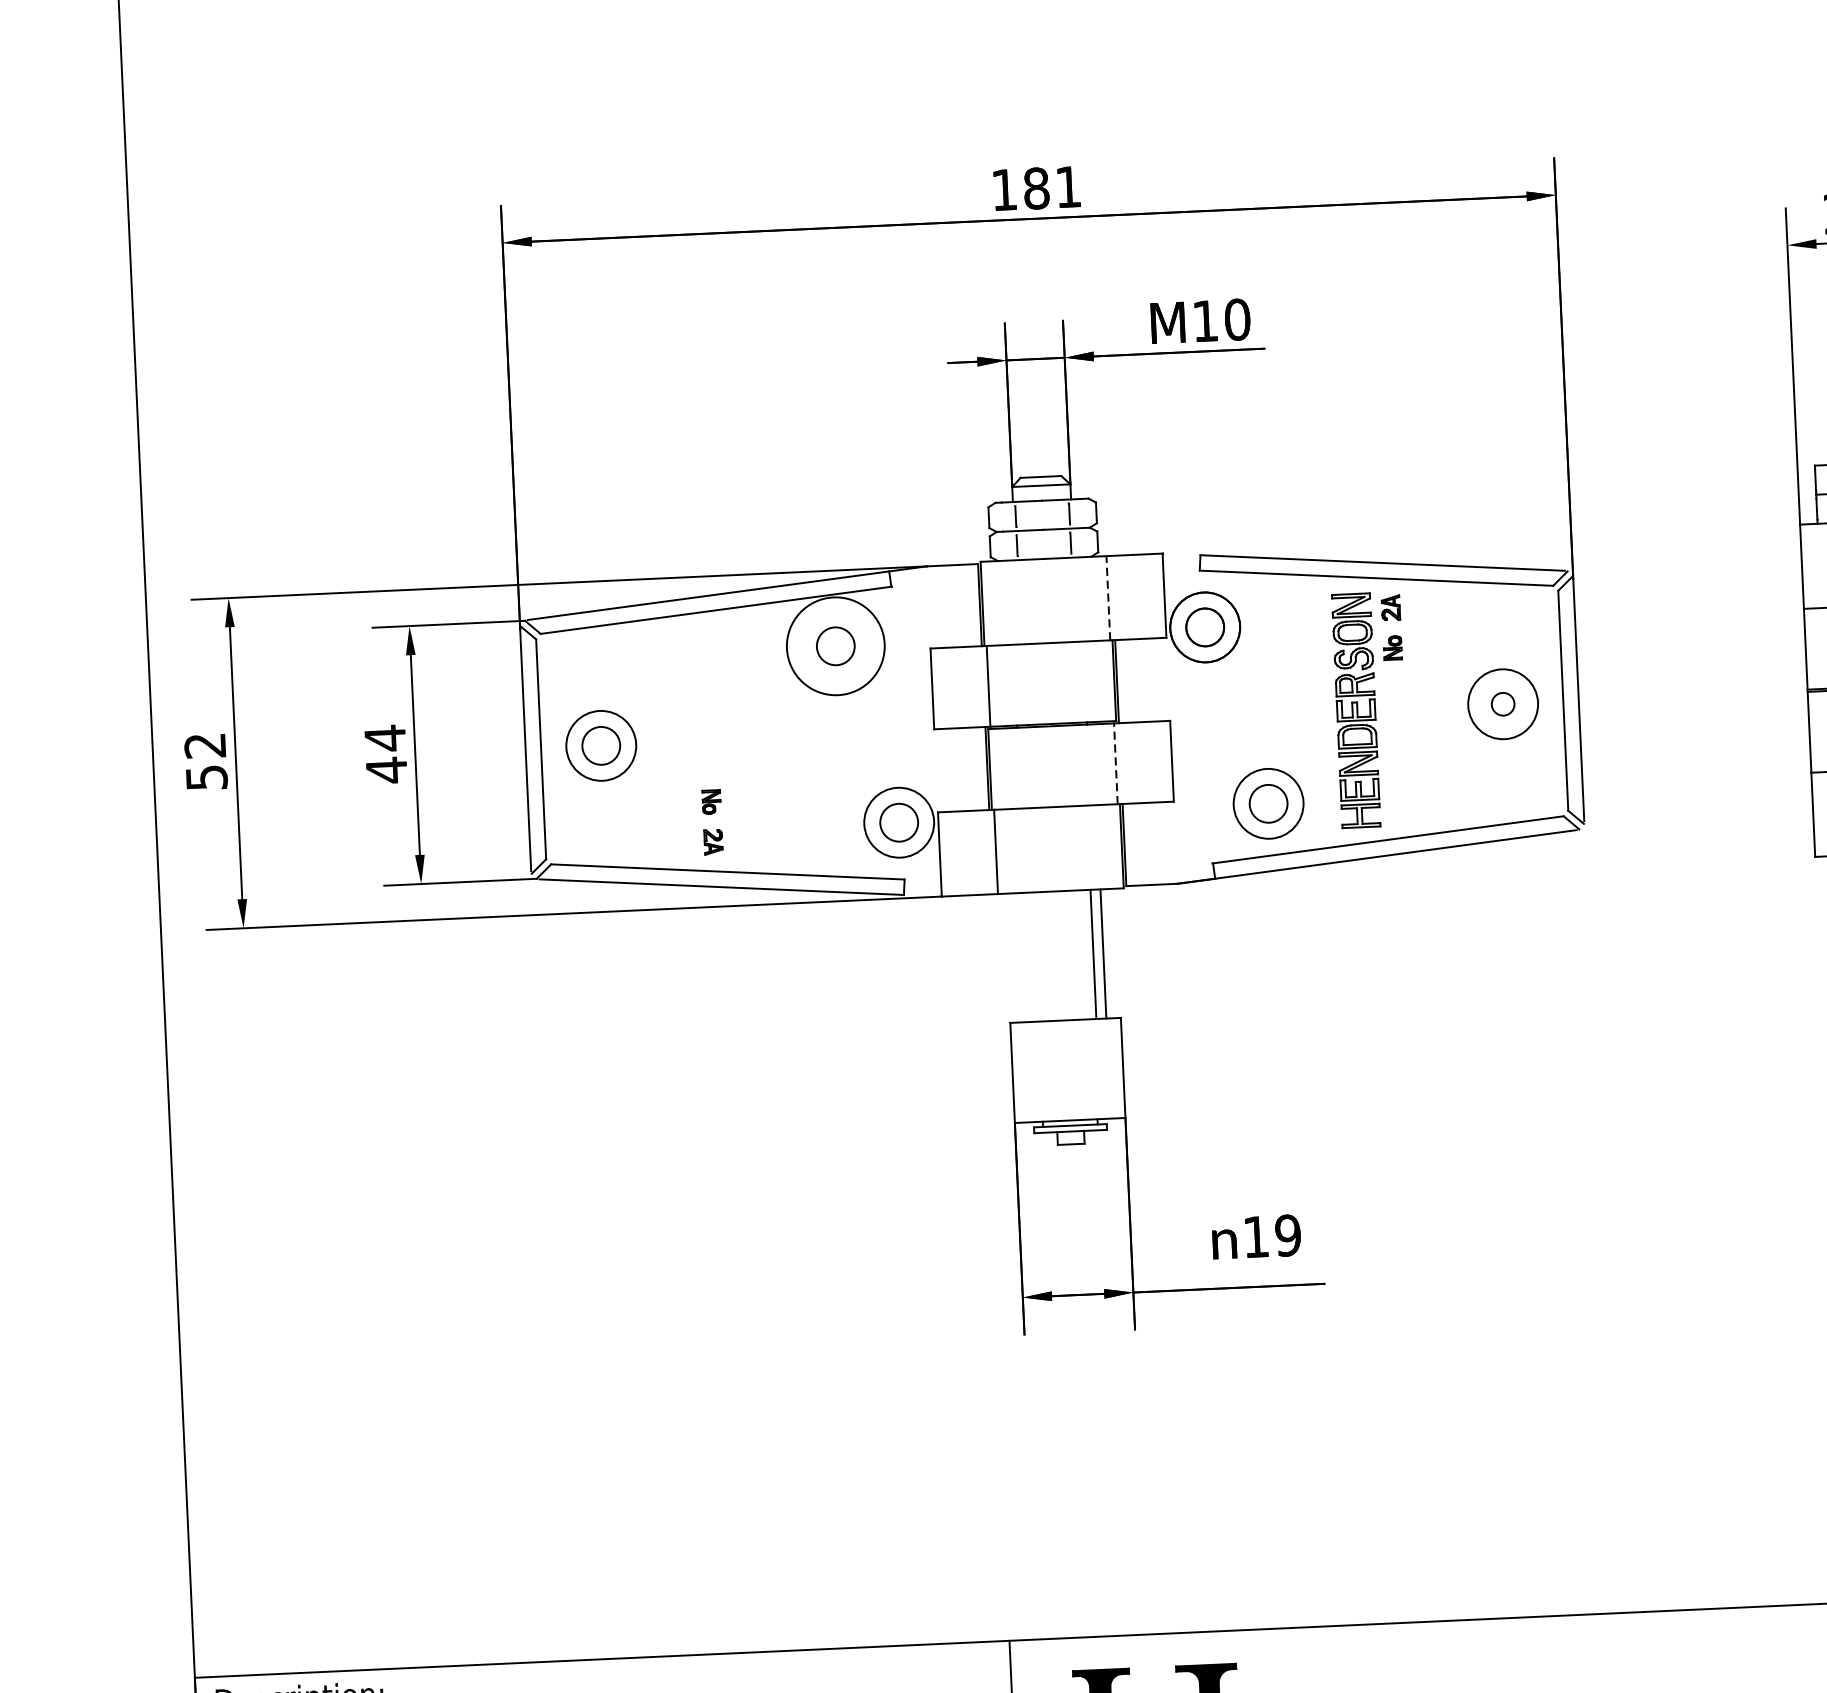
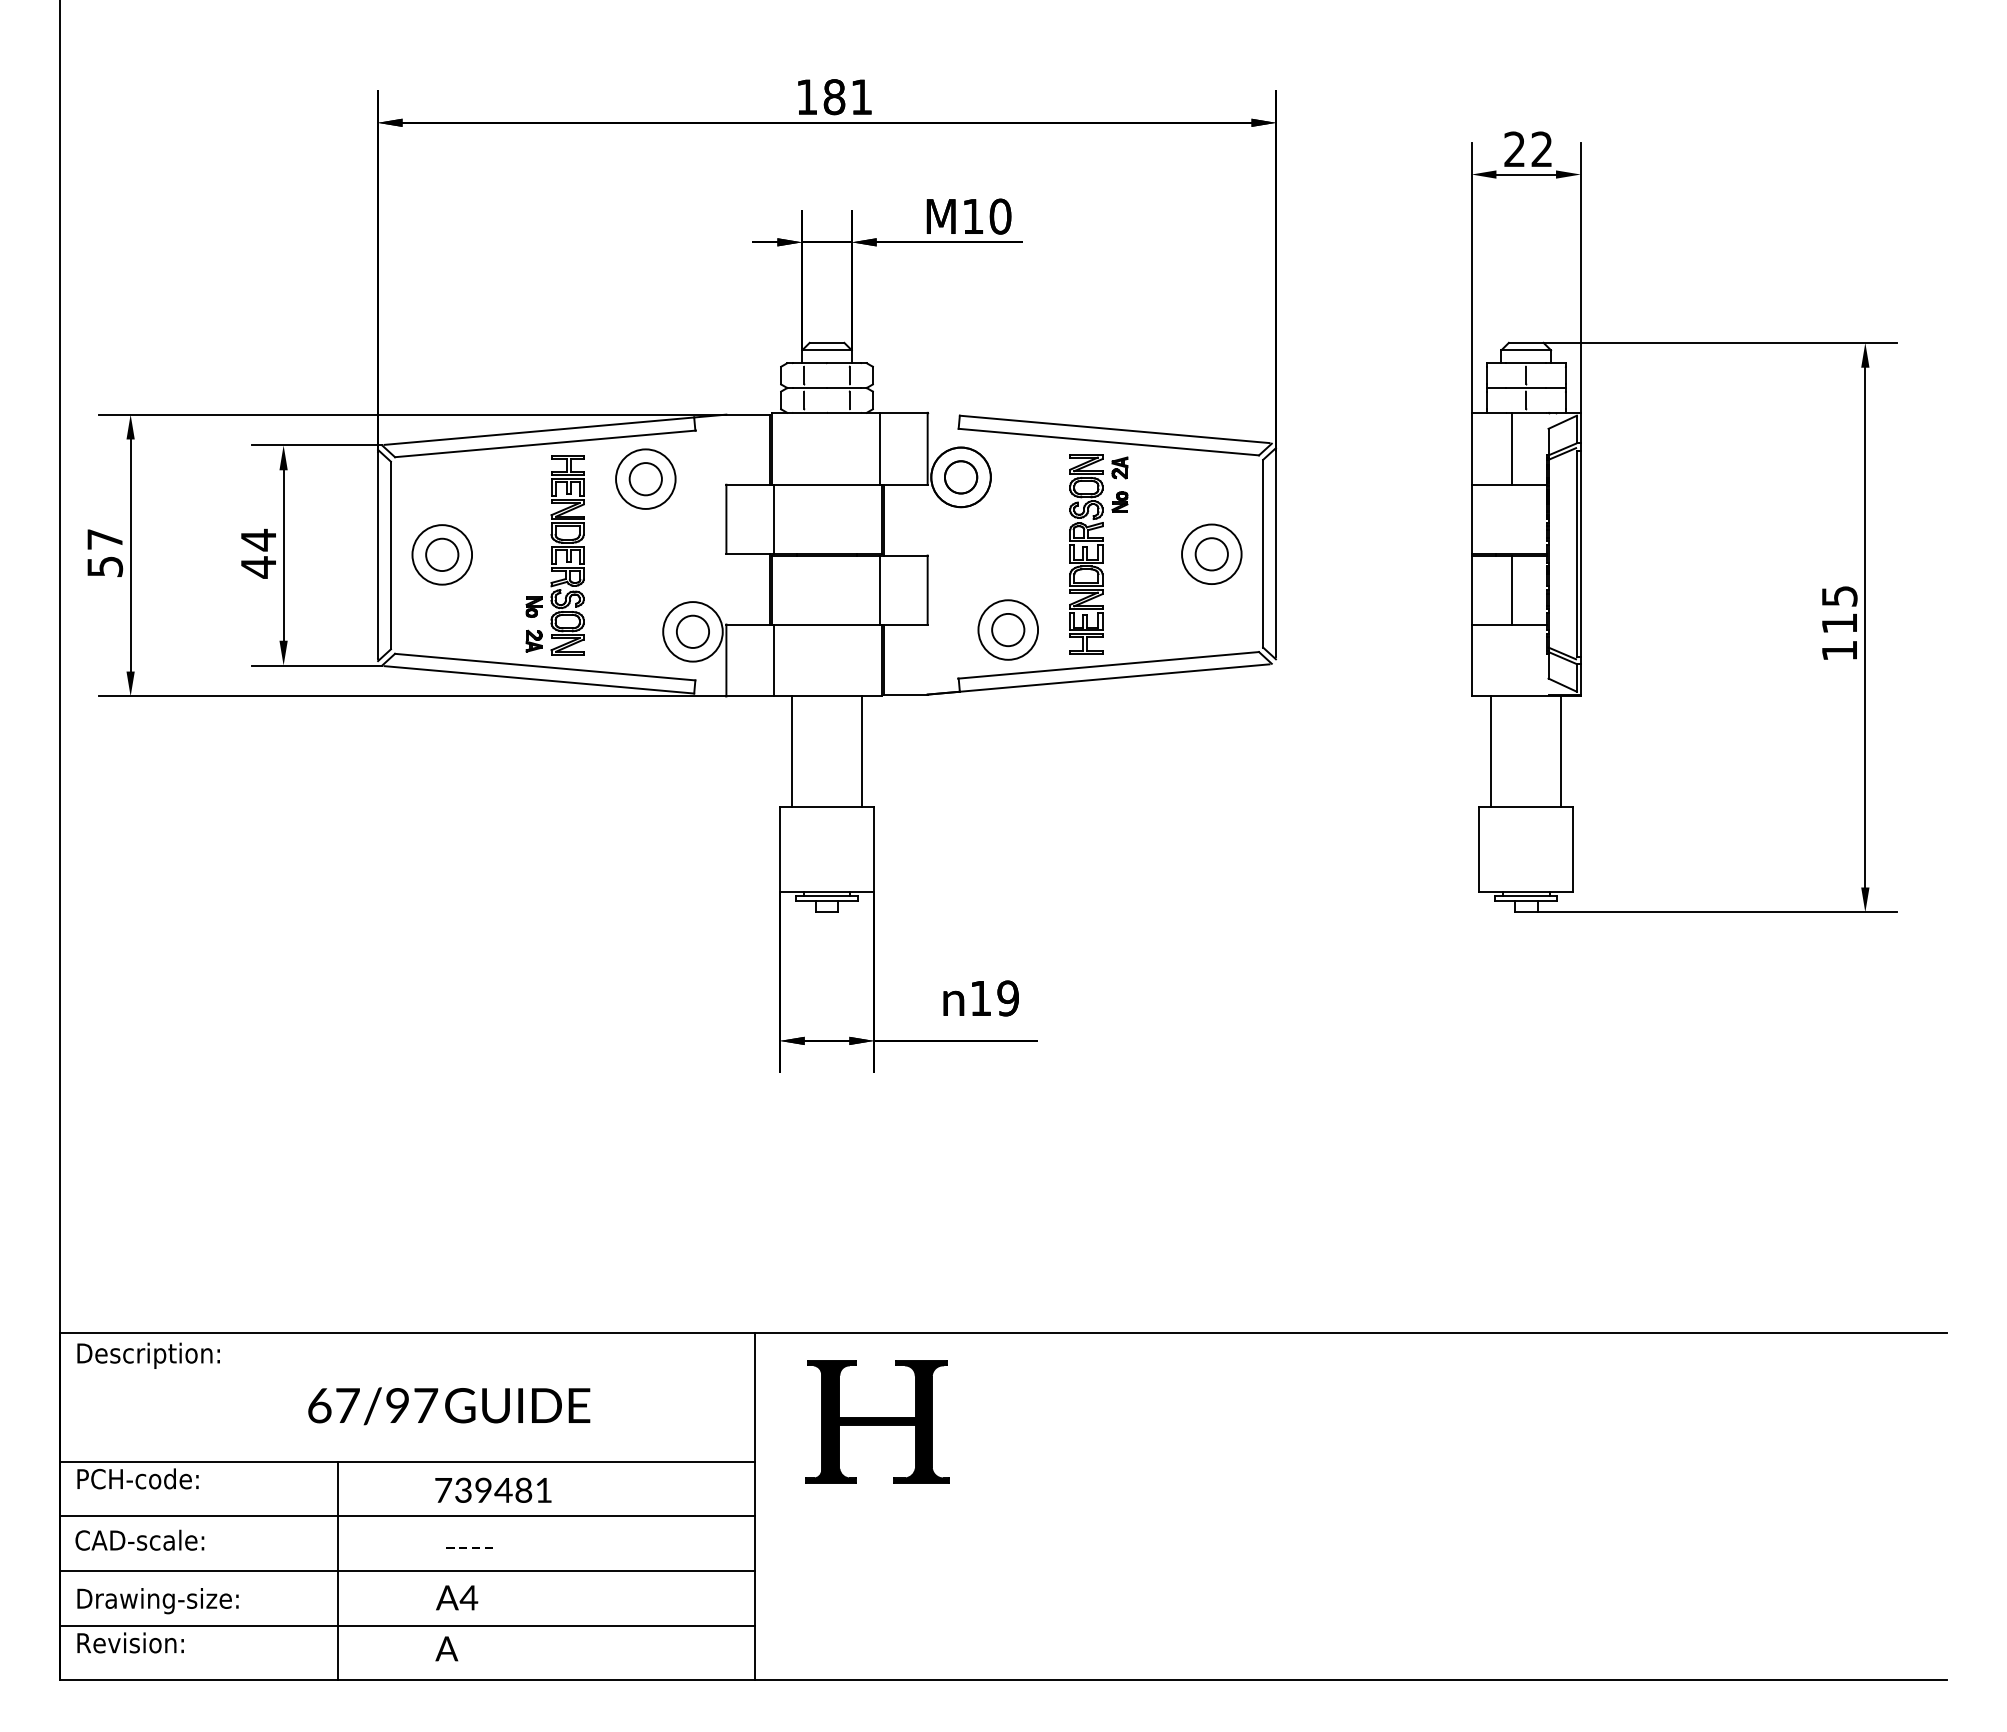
line: (1108, 597) -> (879, 448), dashed -> solid
circle: (835, 645) -> (645, 478), size x0.71
circle: (1502, 704) -> (1211, 554), size x1.67
part: (748, 739) -> (567, 555), added
text: (204, 745) -> (104, 539), 52 -> 57
line: (1115, 763) -> (879, 589), dashed -> solid
line: (1093, 954) -> (792, 751), moved

